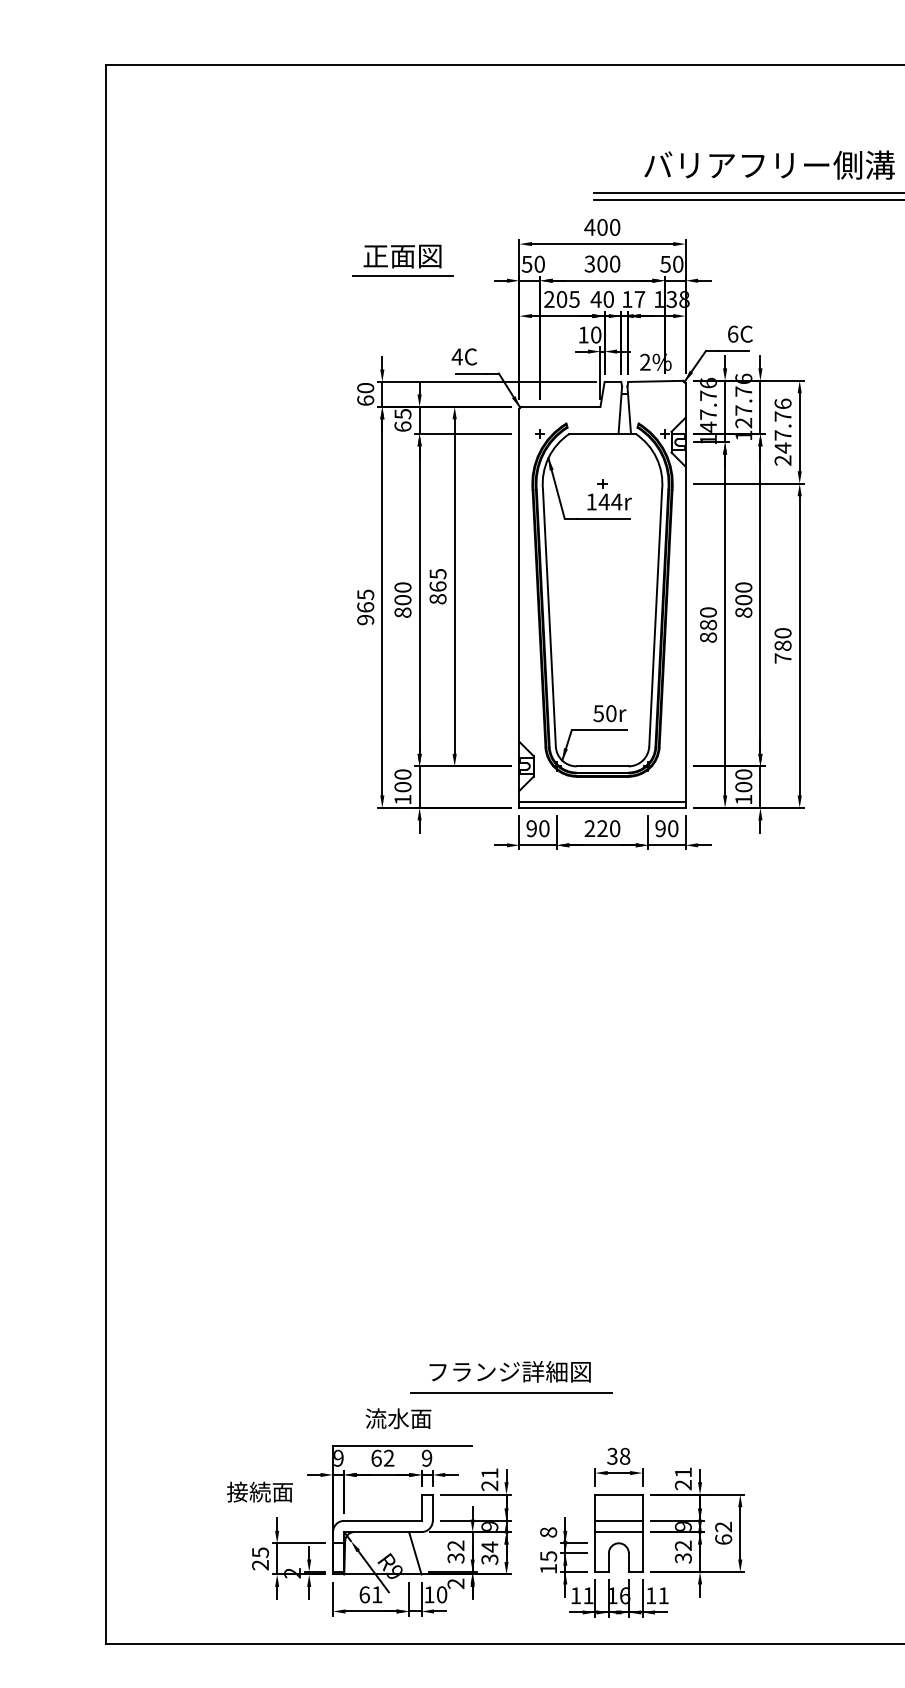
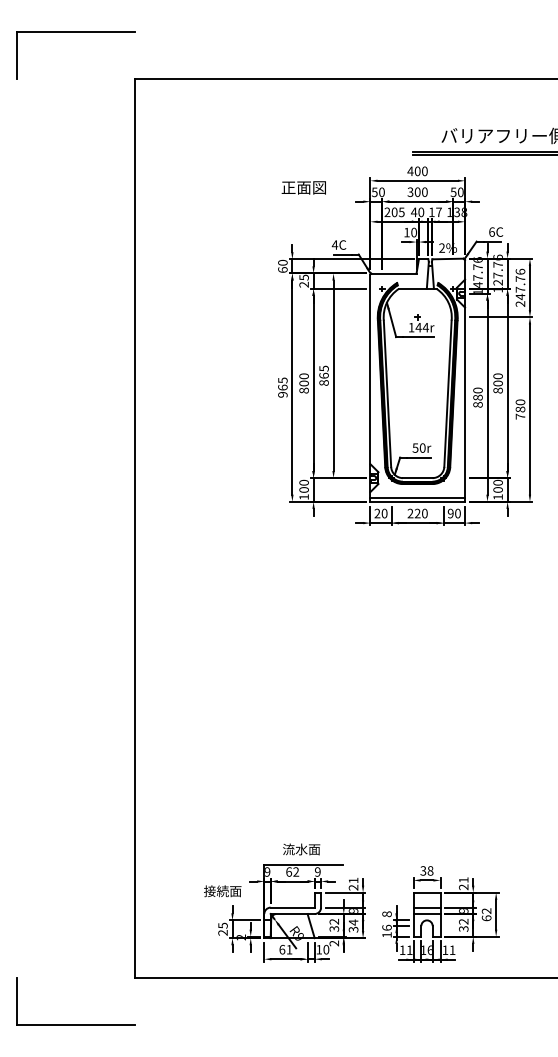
line: (401, 275) -> (303, 198), removed
text: (401, 426) -> (303, 284), 65 -> 25
text: (531, 828) -> (377, 513), 90 -> 20
part: (510, 1376) -> (365, 825), removed
text: (547, 1555) -> (386, 927), 15 -> 16

